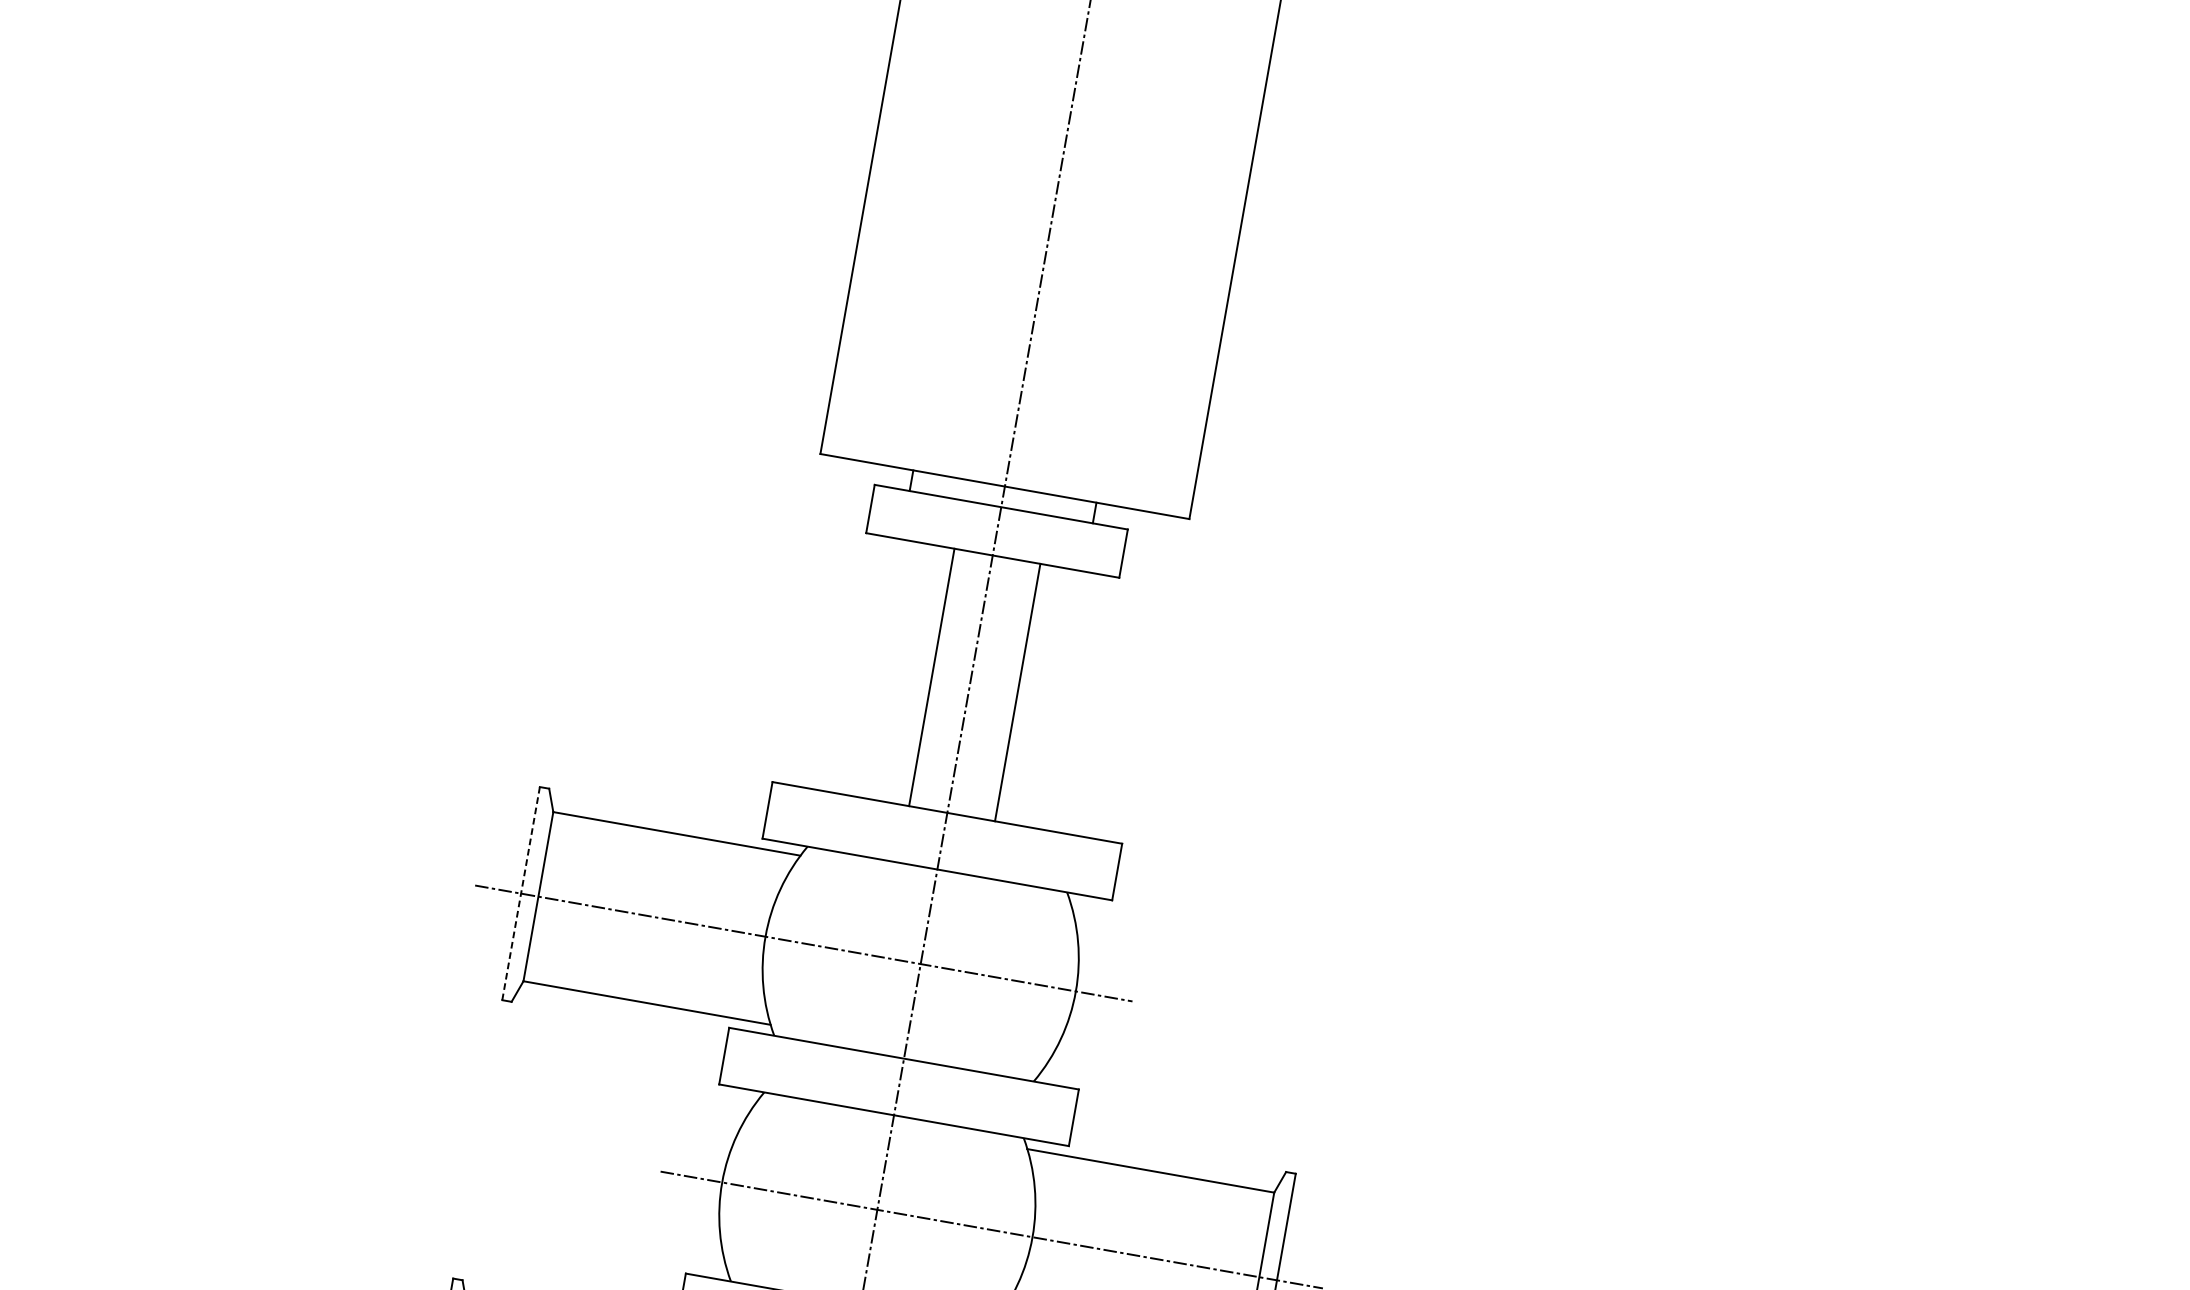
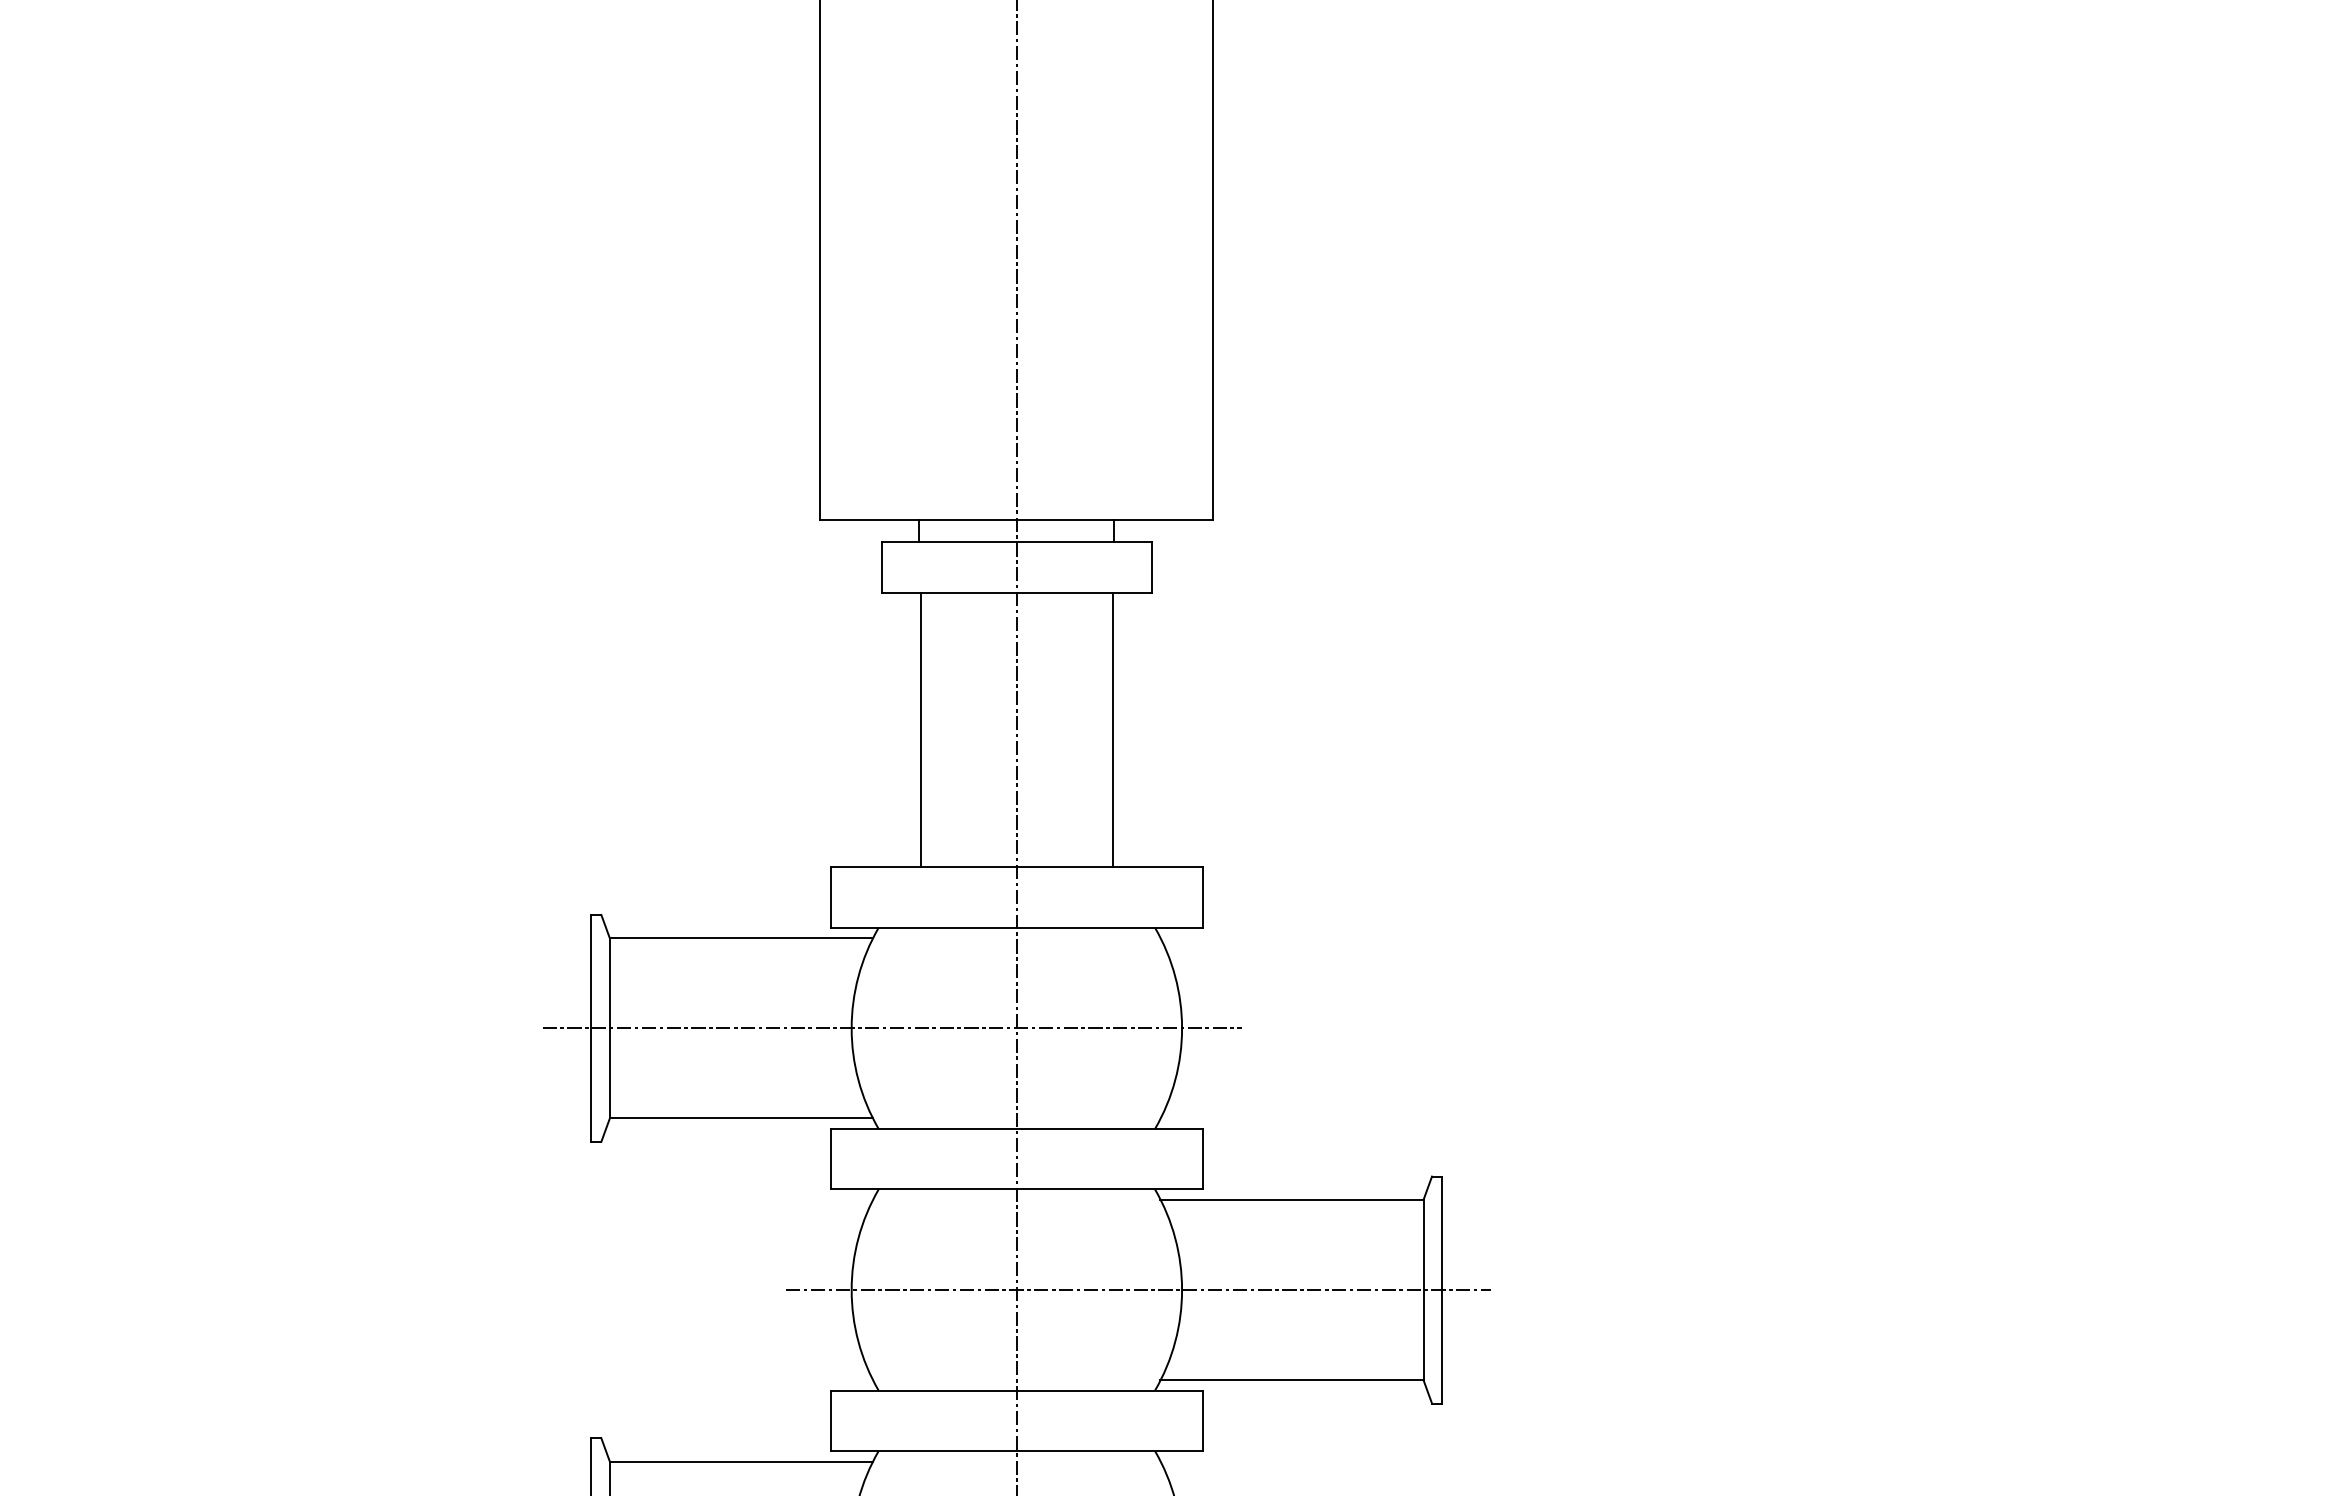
line: (932, 677) -> (921, 730), moved
line: (1017, 692) -> (1112, 730), moved
line: (521, 892) -> (591, 1027), dashed -> solid

